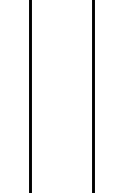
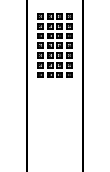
part: (61, 51) -> (54, 45), added

